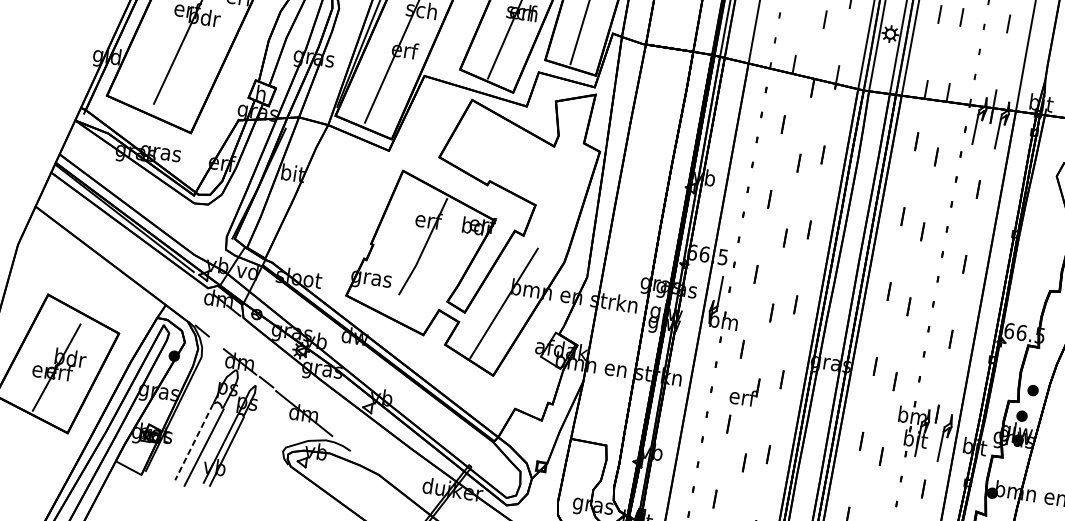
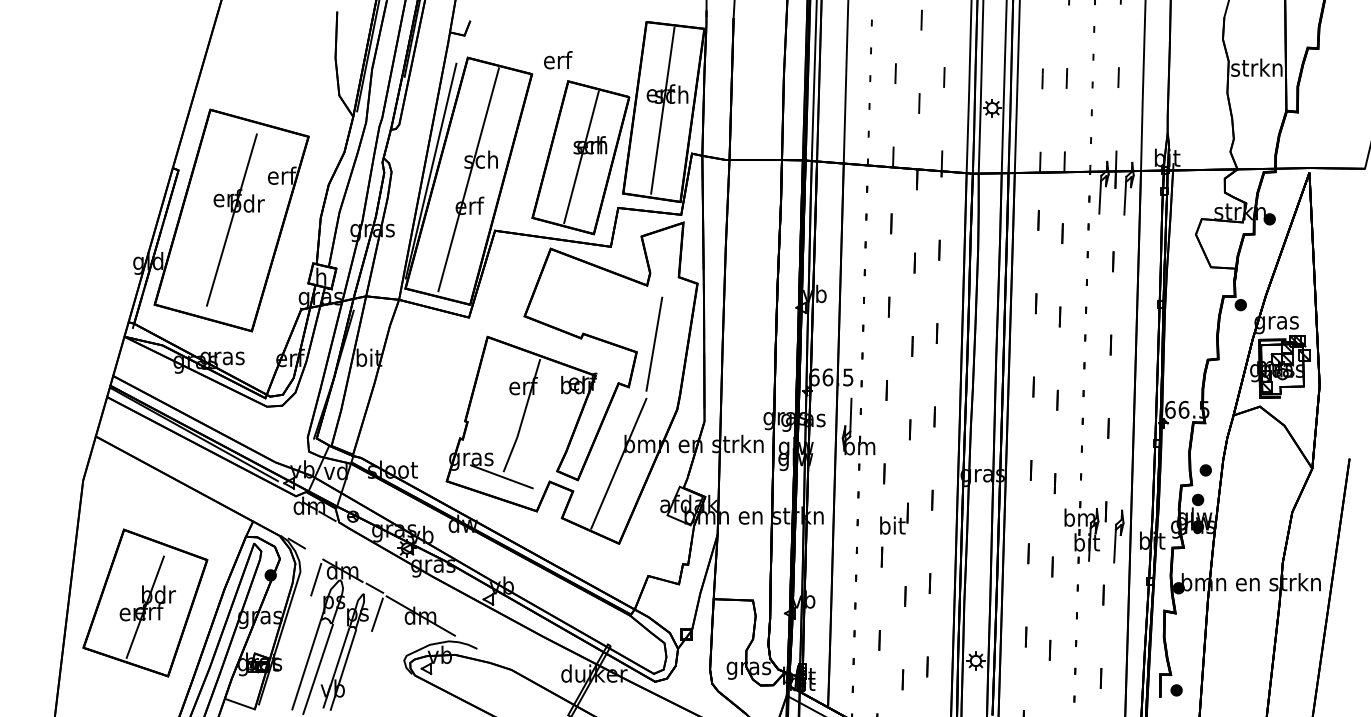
line: (552, 199) -> (654, 343), added
line: (396, 298) -> (501, 476), added
line: (215, 366) -> (316, 579), added
text: (742, 397) -> (892, 525), erf -> bit
line: (265, 406) -> (377, 614), added
line: (194, 442) -> (306, 665), dashed -> solid

